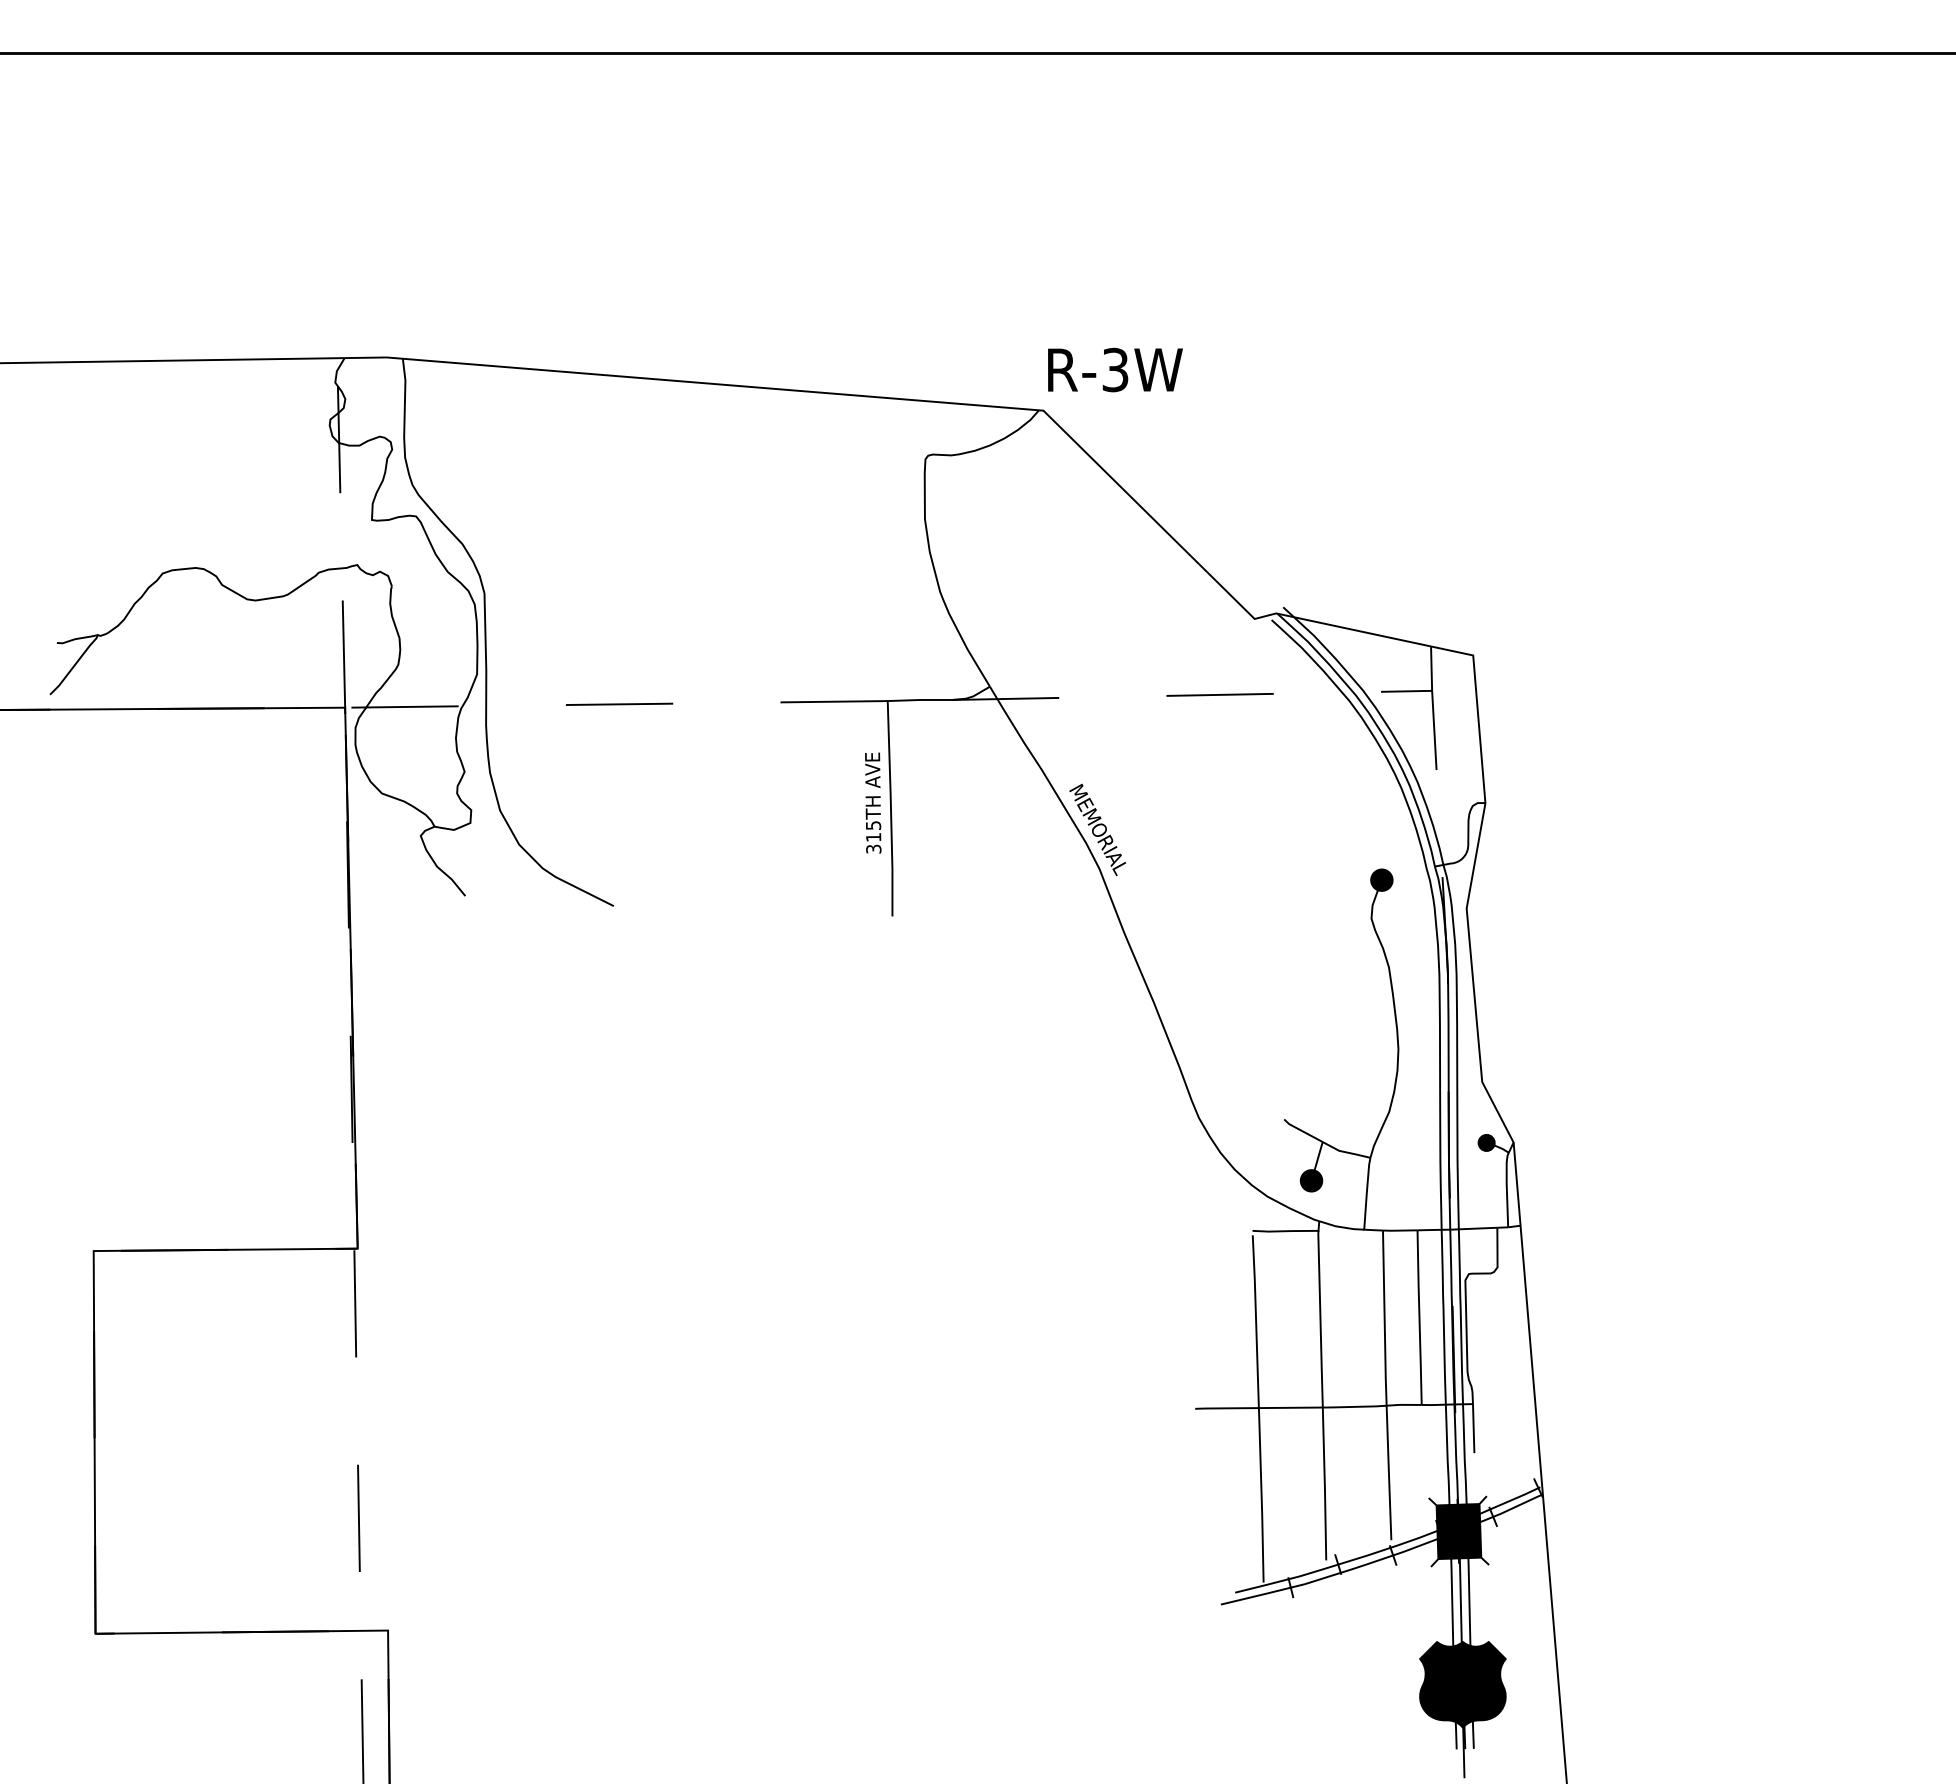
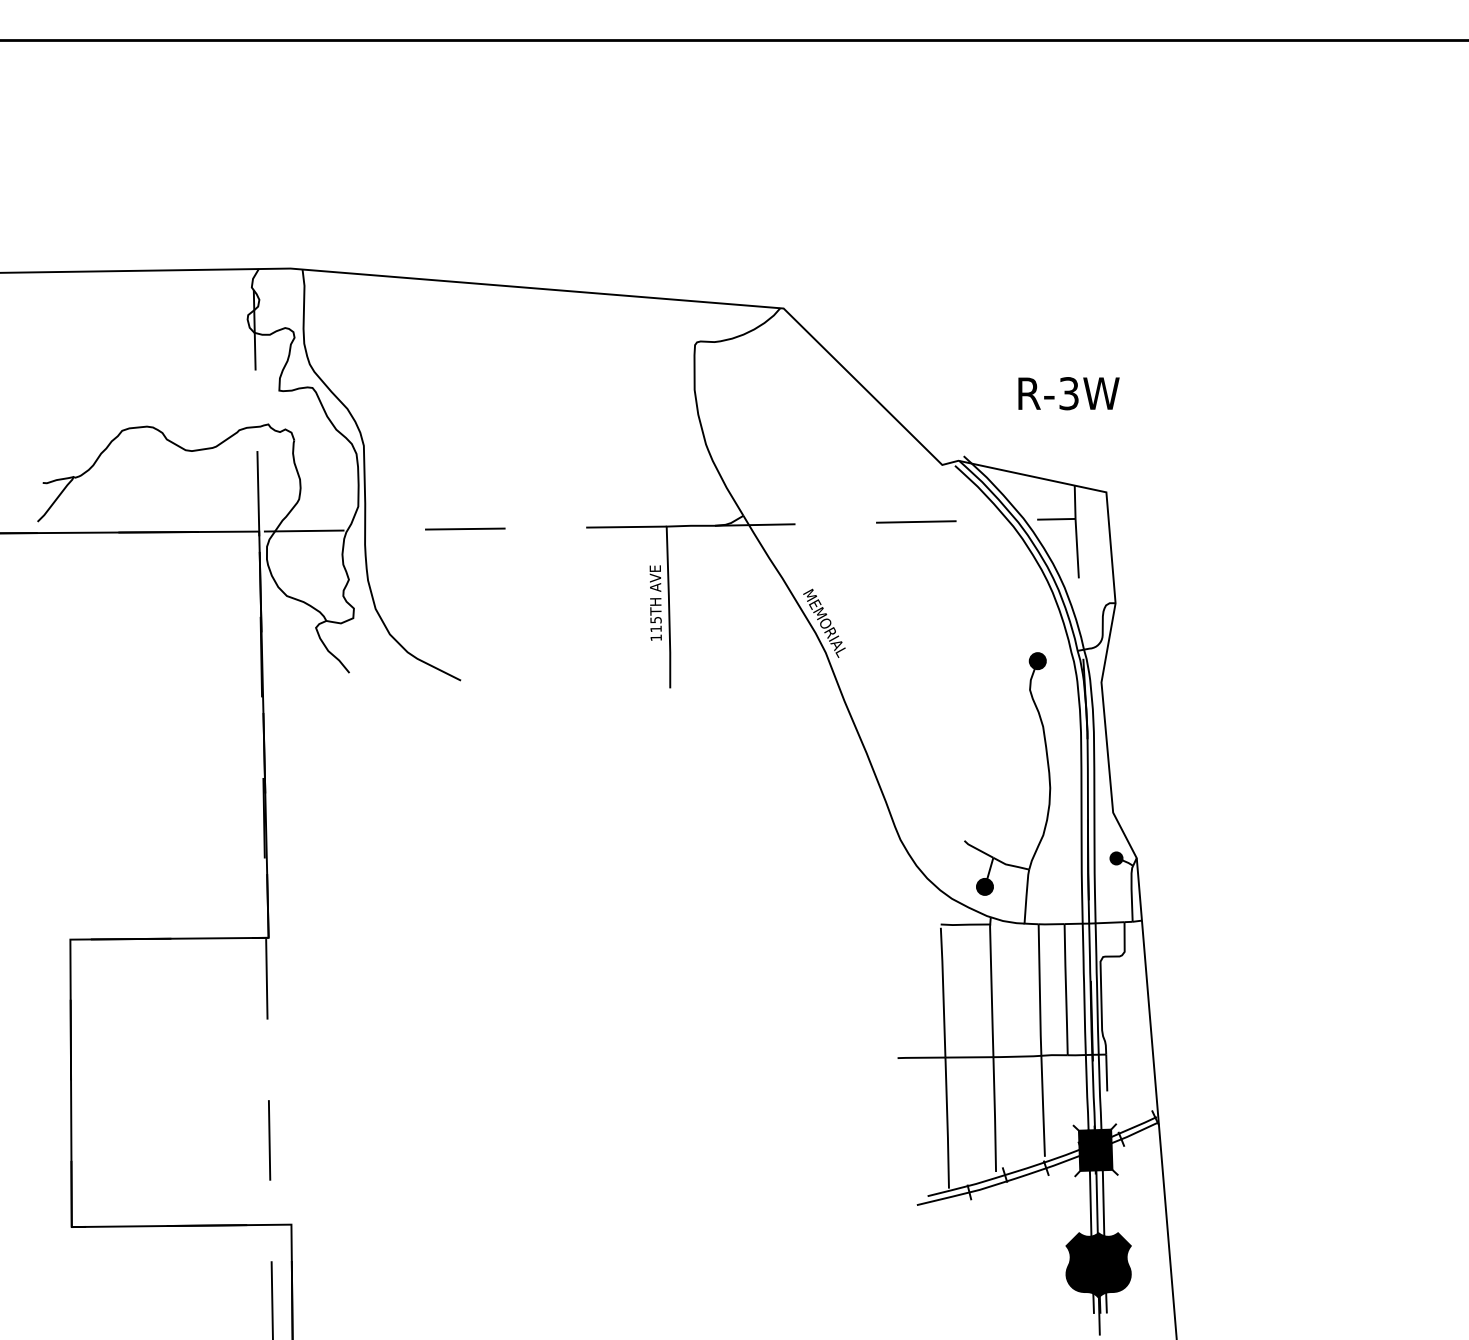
text: (1115, 369) -> (1069, 393), moved
text: (873, 848) -> (656, 637), 315TH -> 115TH

